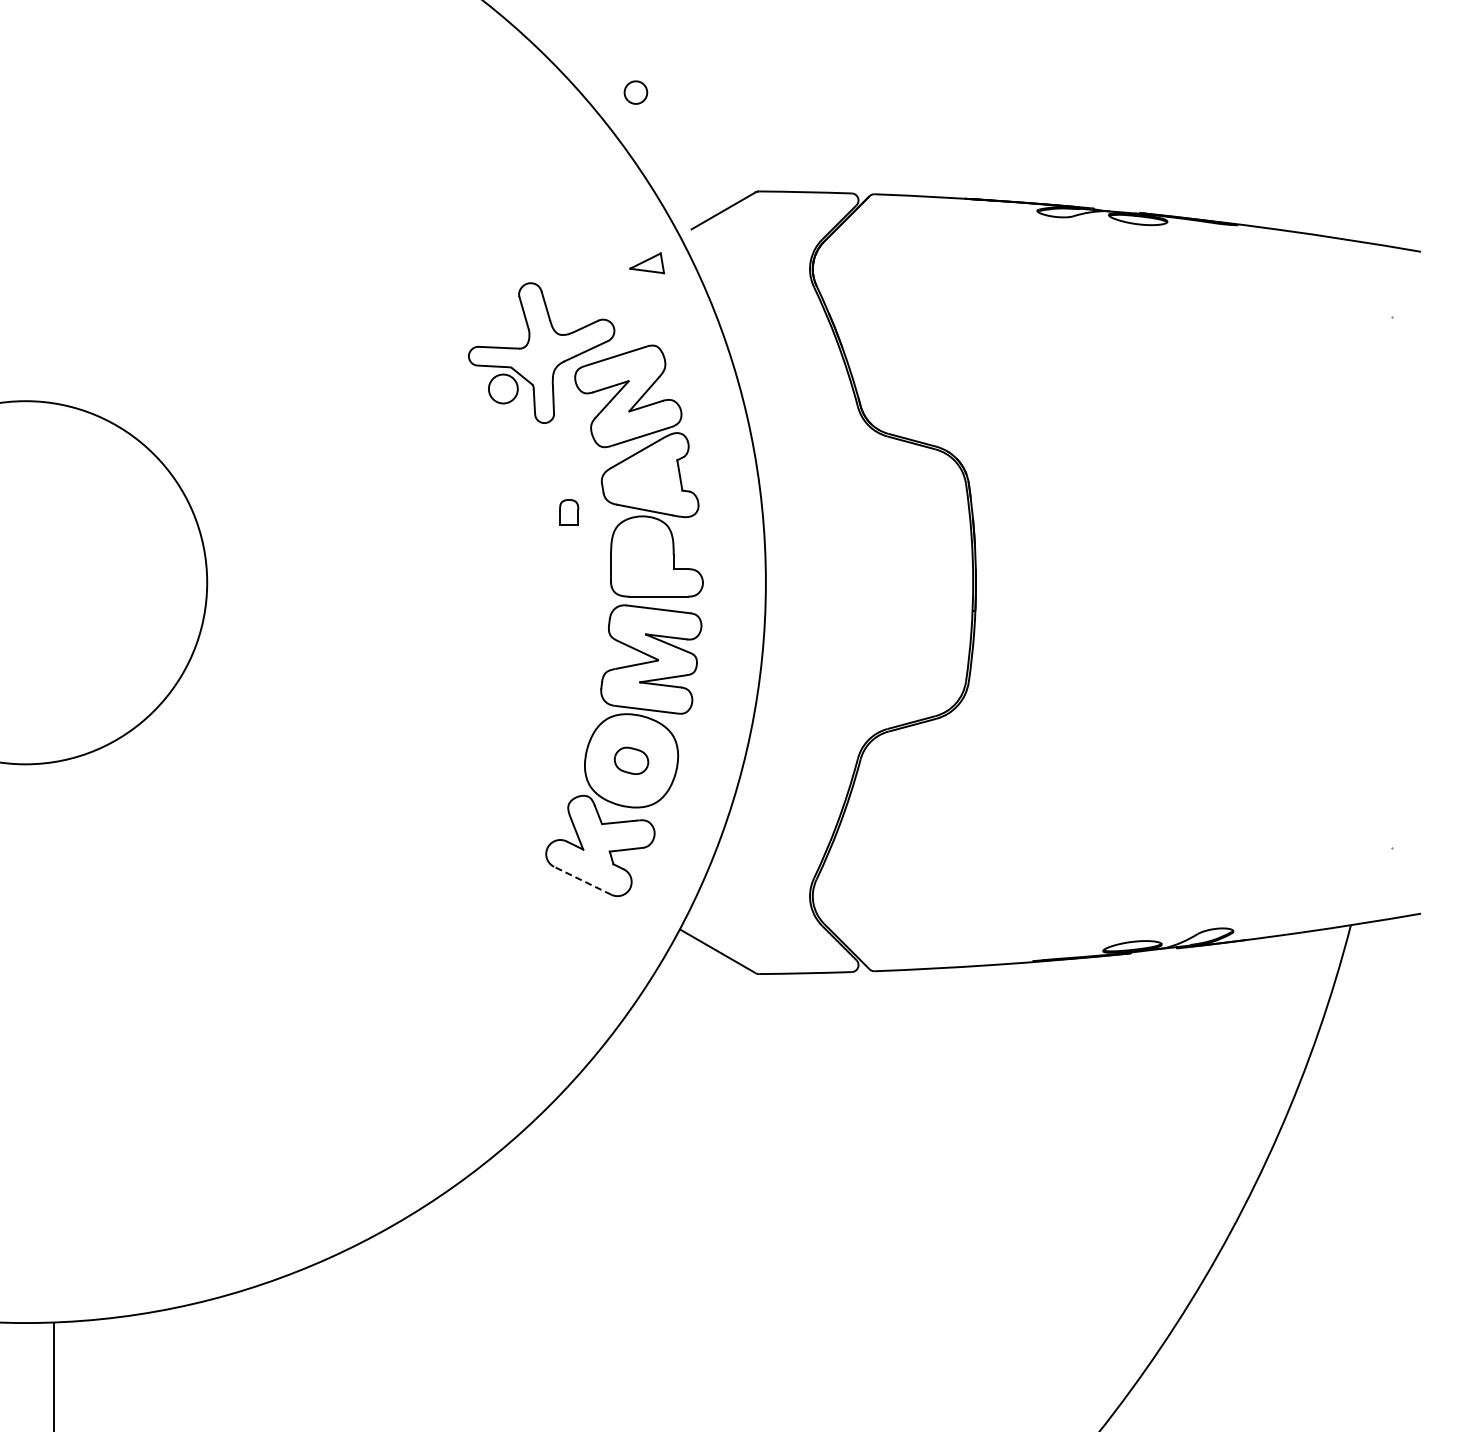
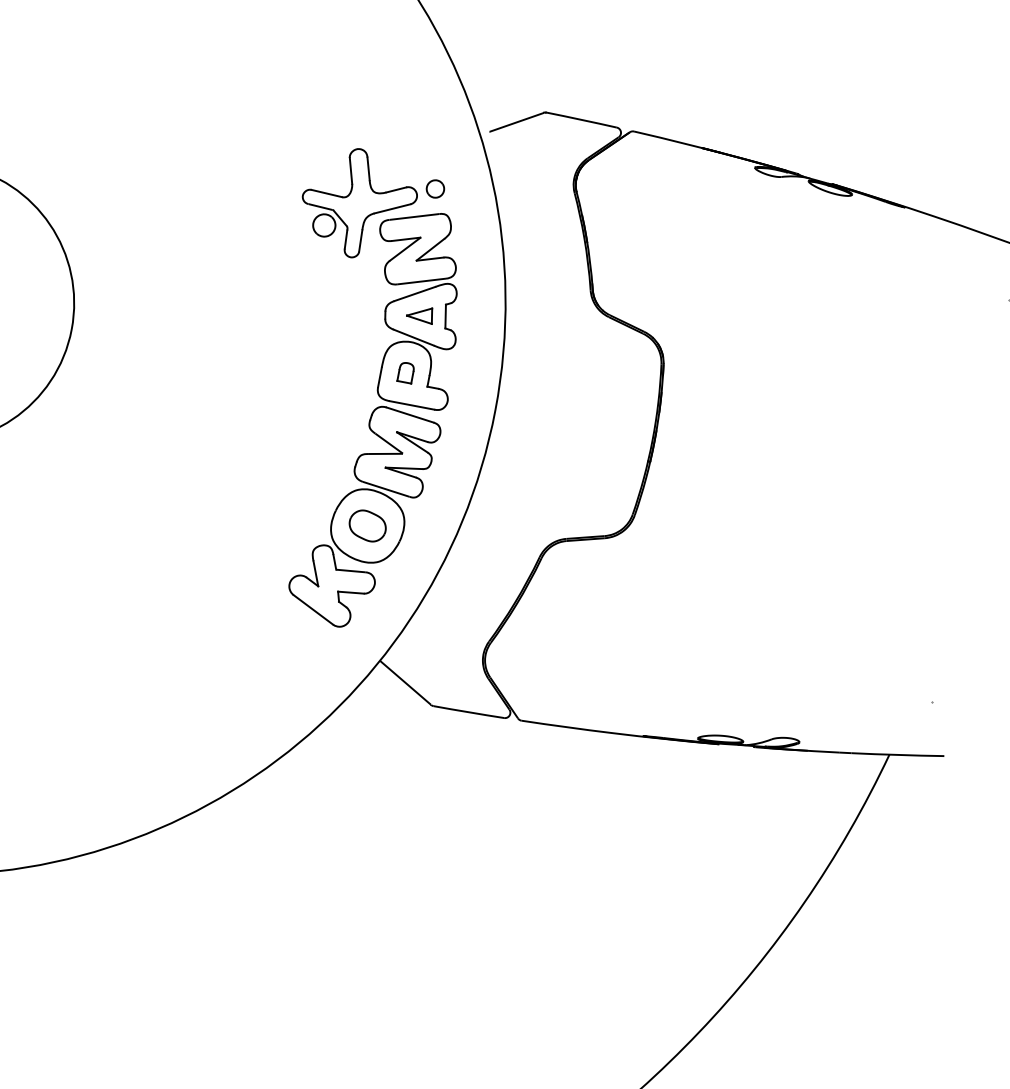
part: (635, 92) -> (435, 188), moved
part: (647, 263) -> (420, 314), moved
part: (569, 512) -> (406, 372), moved
part: (631, 760) -> (367, 525), size x1.43
line: (582, 880) -> (313, 609), dashed -> solid

